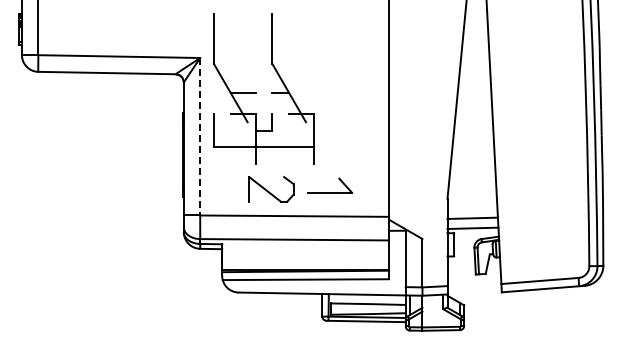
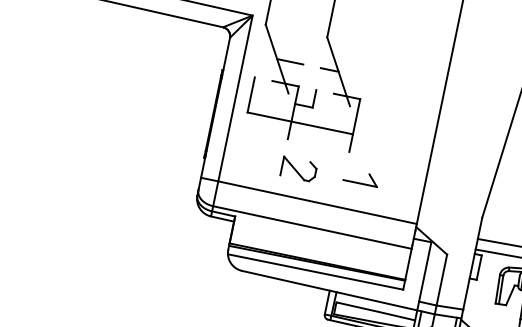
line: (200, 136) -> (235, 98), dashed -> solid
part: (329, 185) -> (360, 177), size x0.71
part: (271, 189) -> (299, 169), size x0.71

